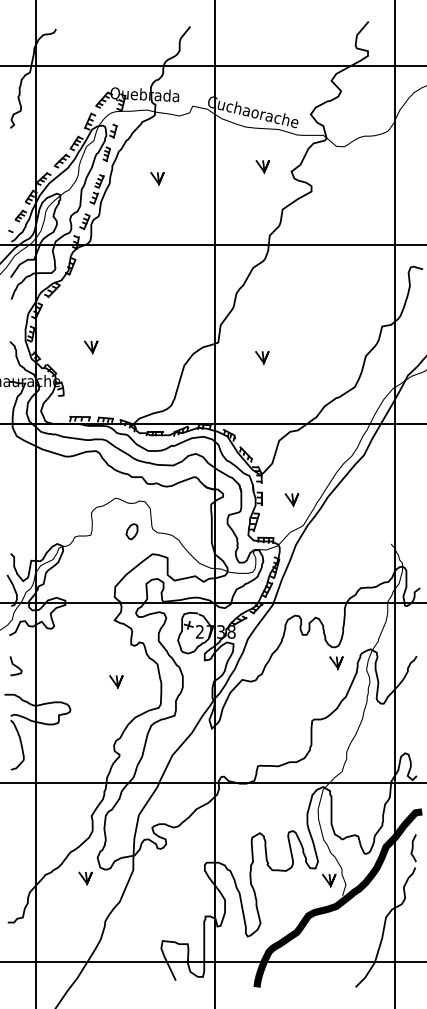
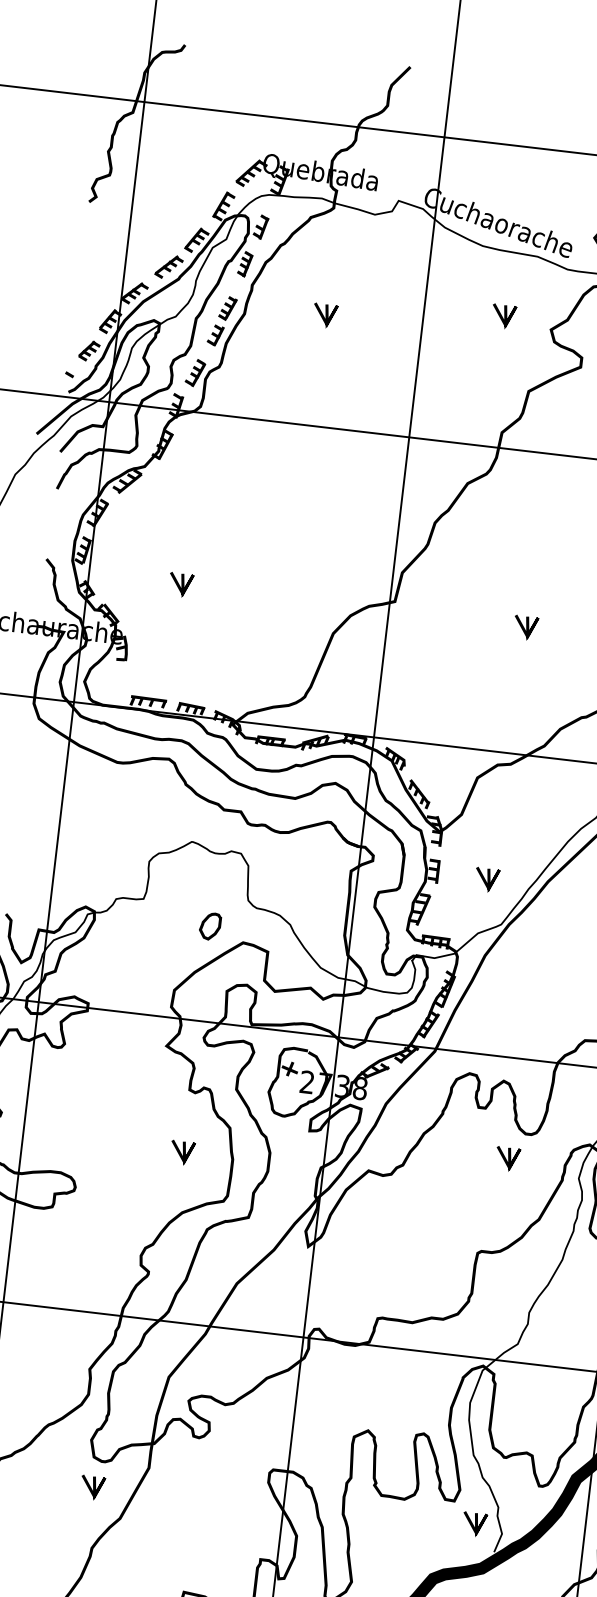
line: (262, 358) -> (526, 628), moved
curve: (128, 531) -> (204, 925), moved
line: (336, 663) -> (507, 1159), moved
line: (116, 682) -> (182, 1153), moved
line: (85, 878) -> (92, 1487), moved

